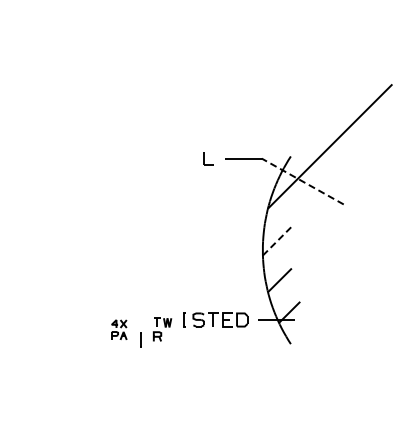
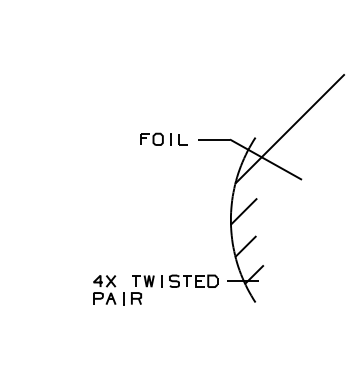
part: (177, 158) -> (155, 139), added
line: (302, 181) -> (265, 159), dashed -> solid
line: (278, 240) -> (244, 211), dashed -> solid
part: (119, 329) -> (104, 289), size x1.67
part: (162, 329) -> (142, 289), size x1.43

